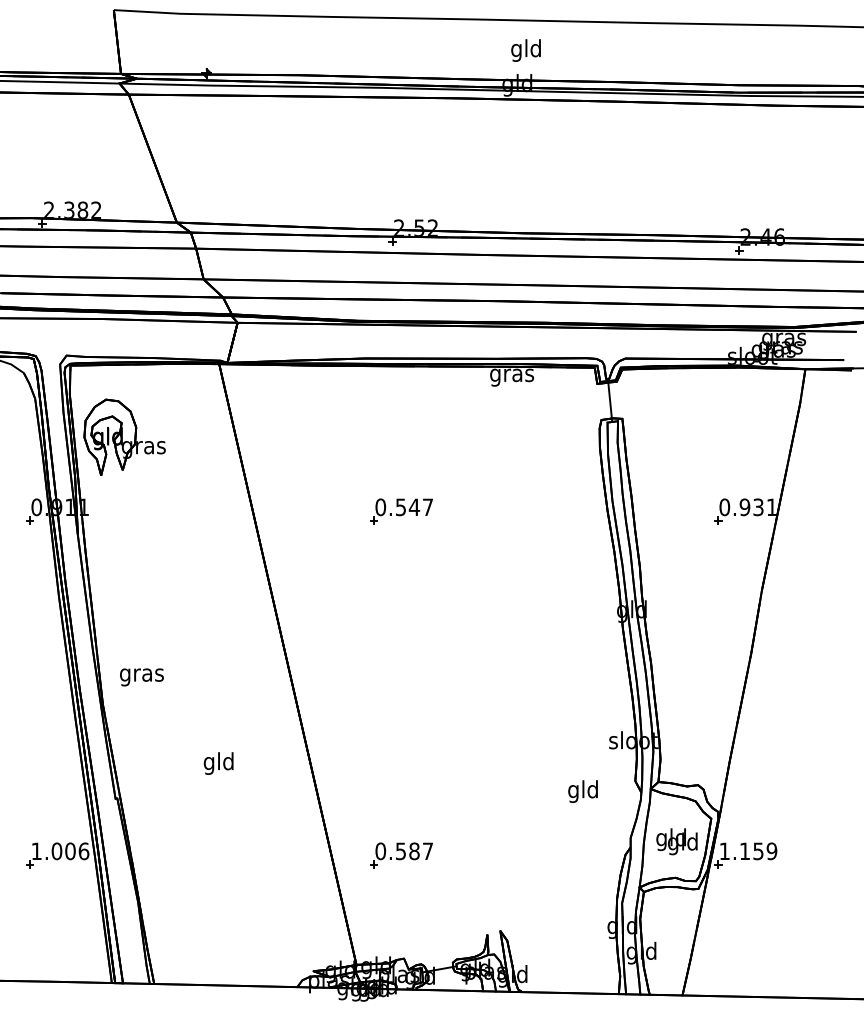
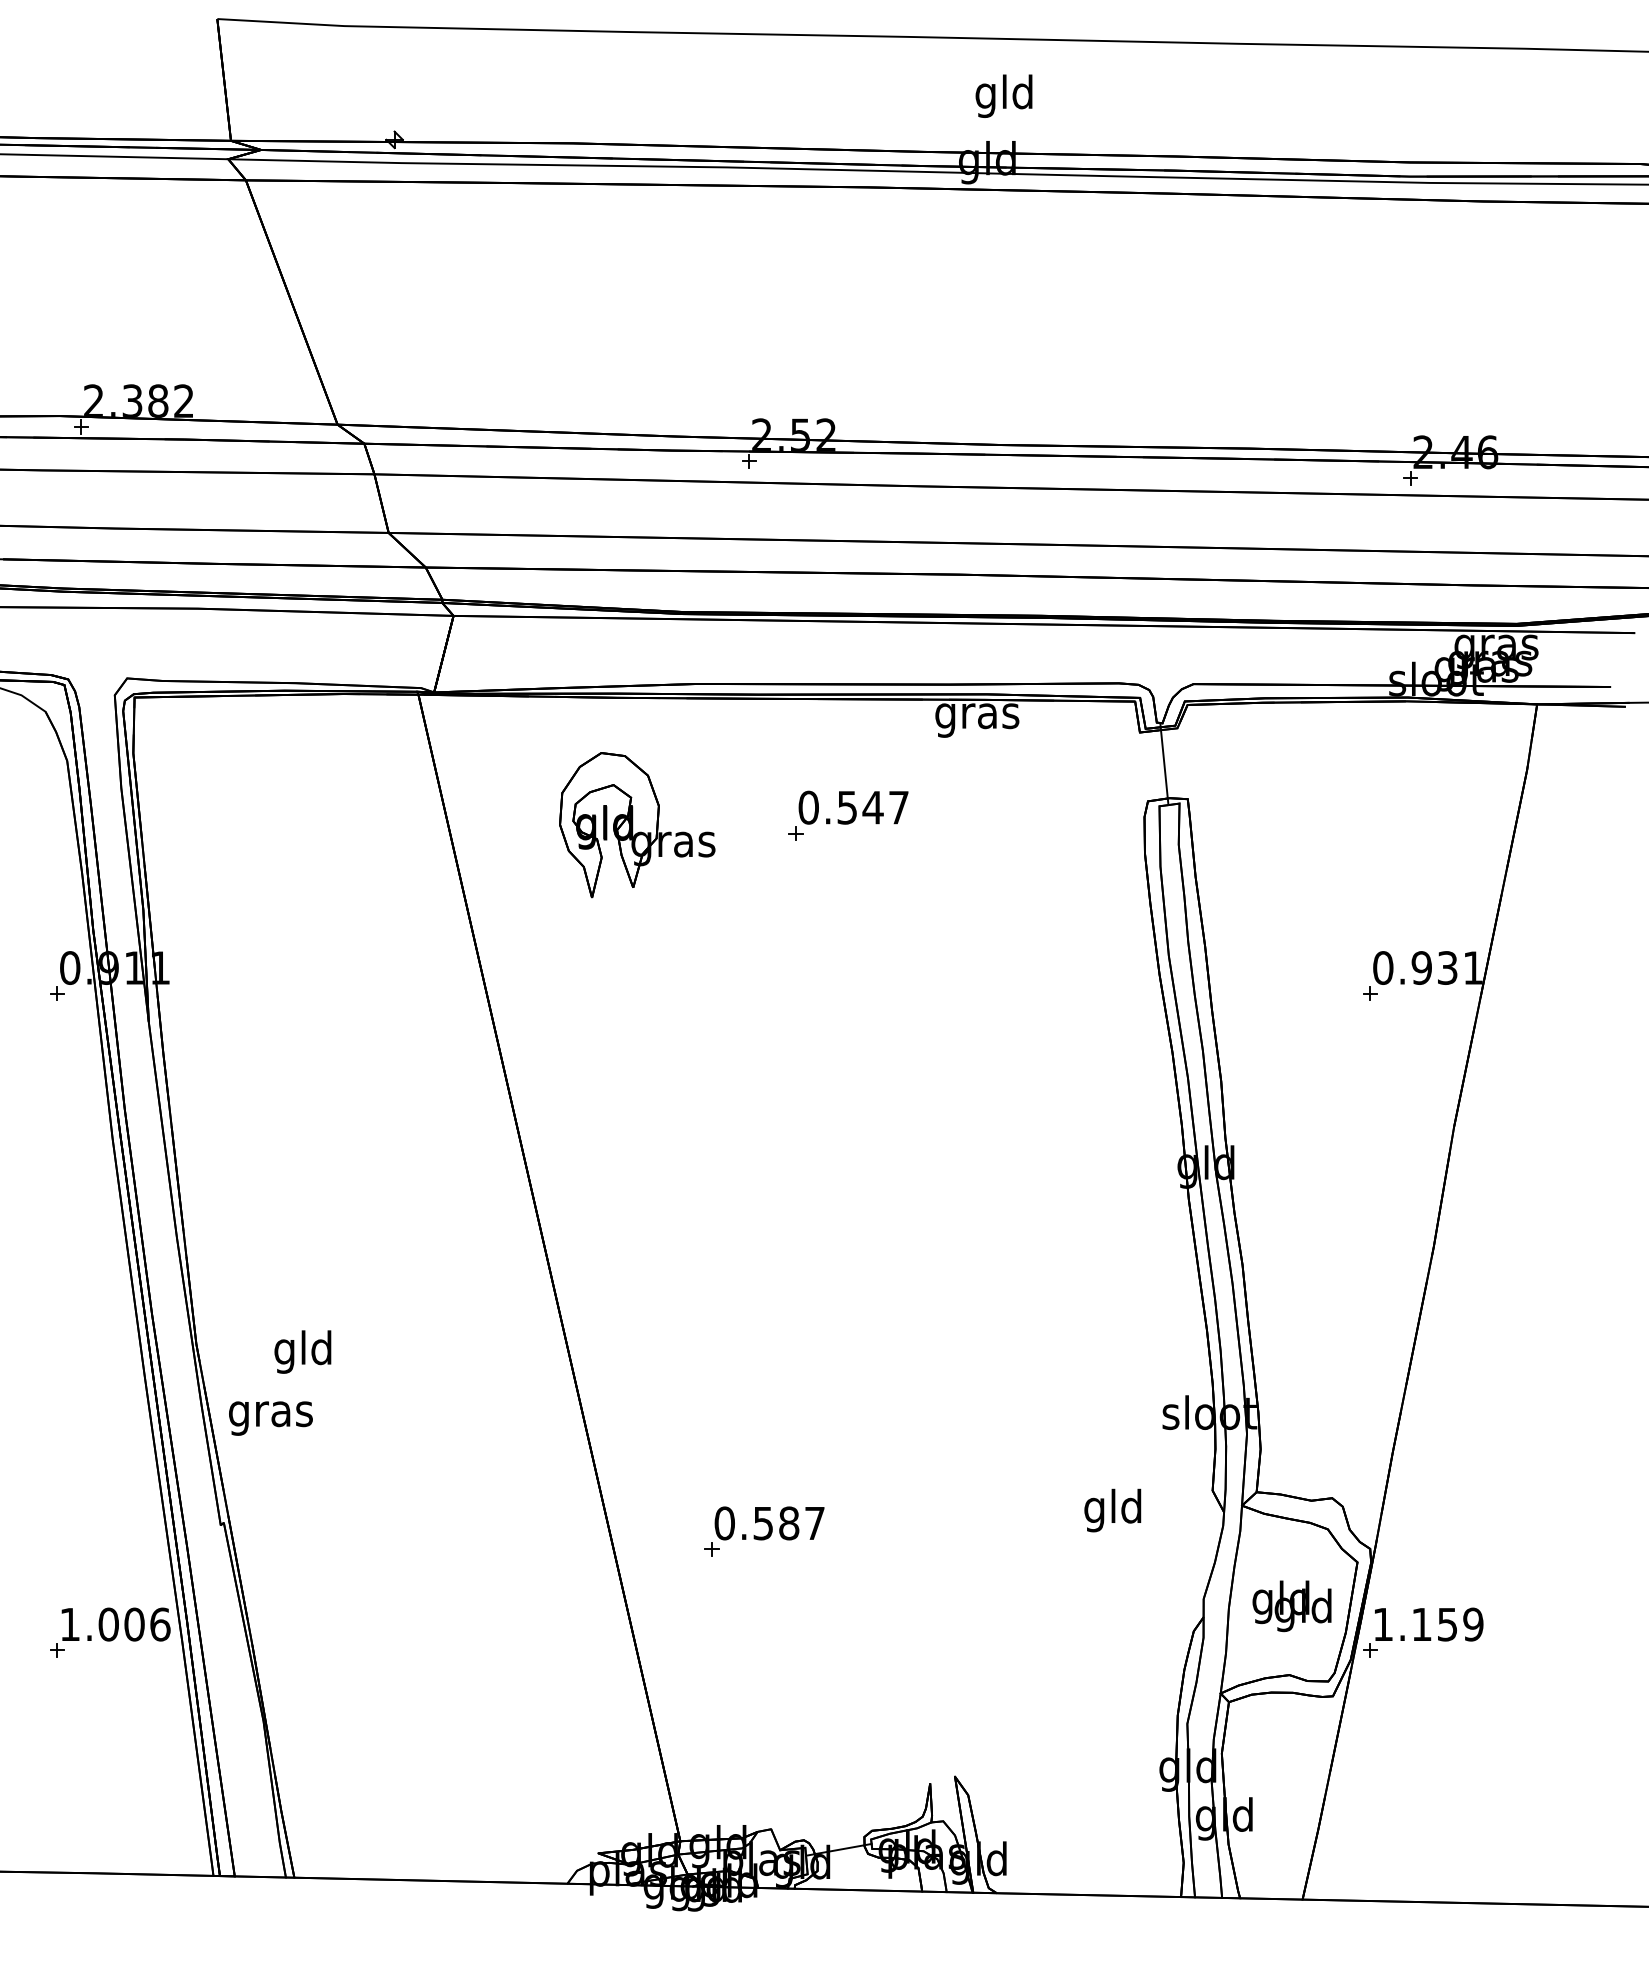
part: (124, 436) -> (636, 823), moved
part: (401, 511) -> (848, 815), moved
text: (141, 677) -> (270, 1418), moved
text: (218, 763) -> (302, 1351), moved
part: (401, 855) -> (764, 1531), moved

